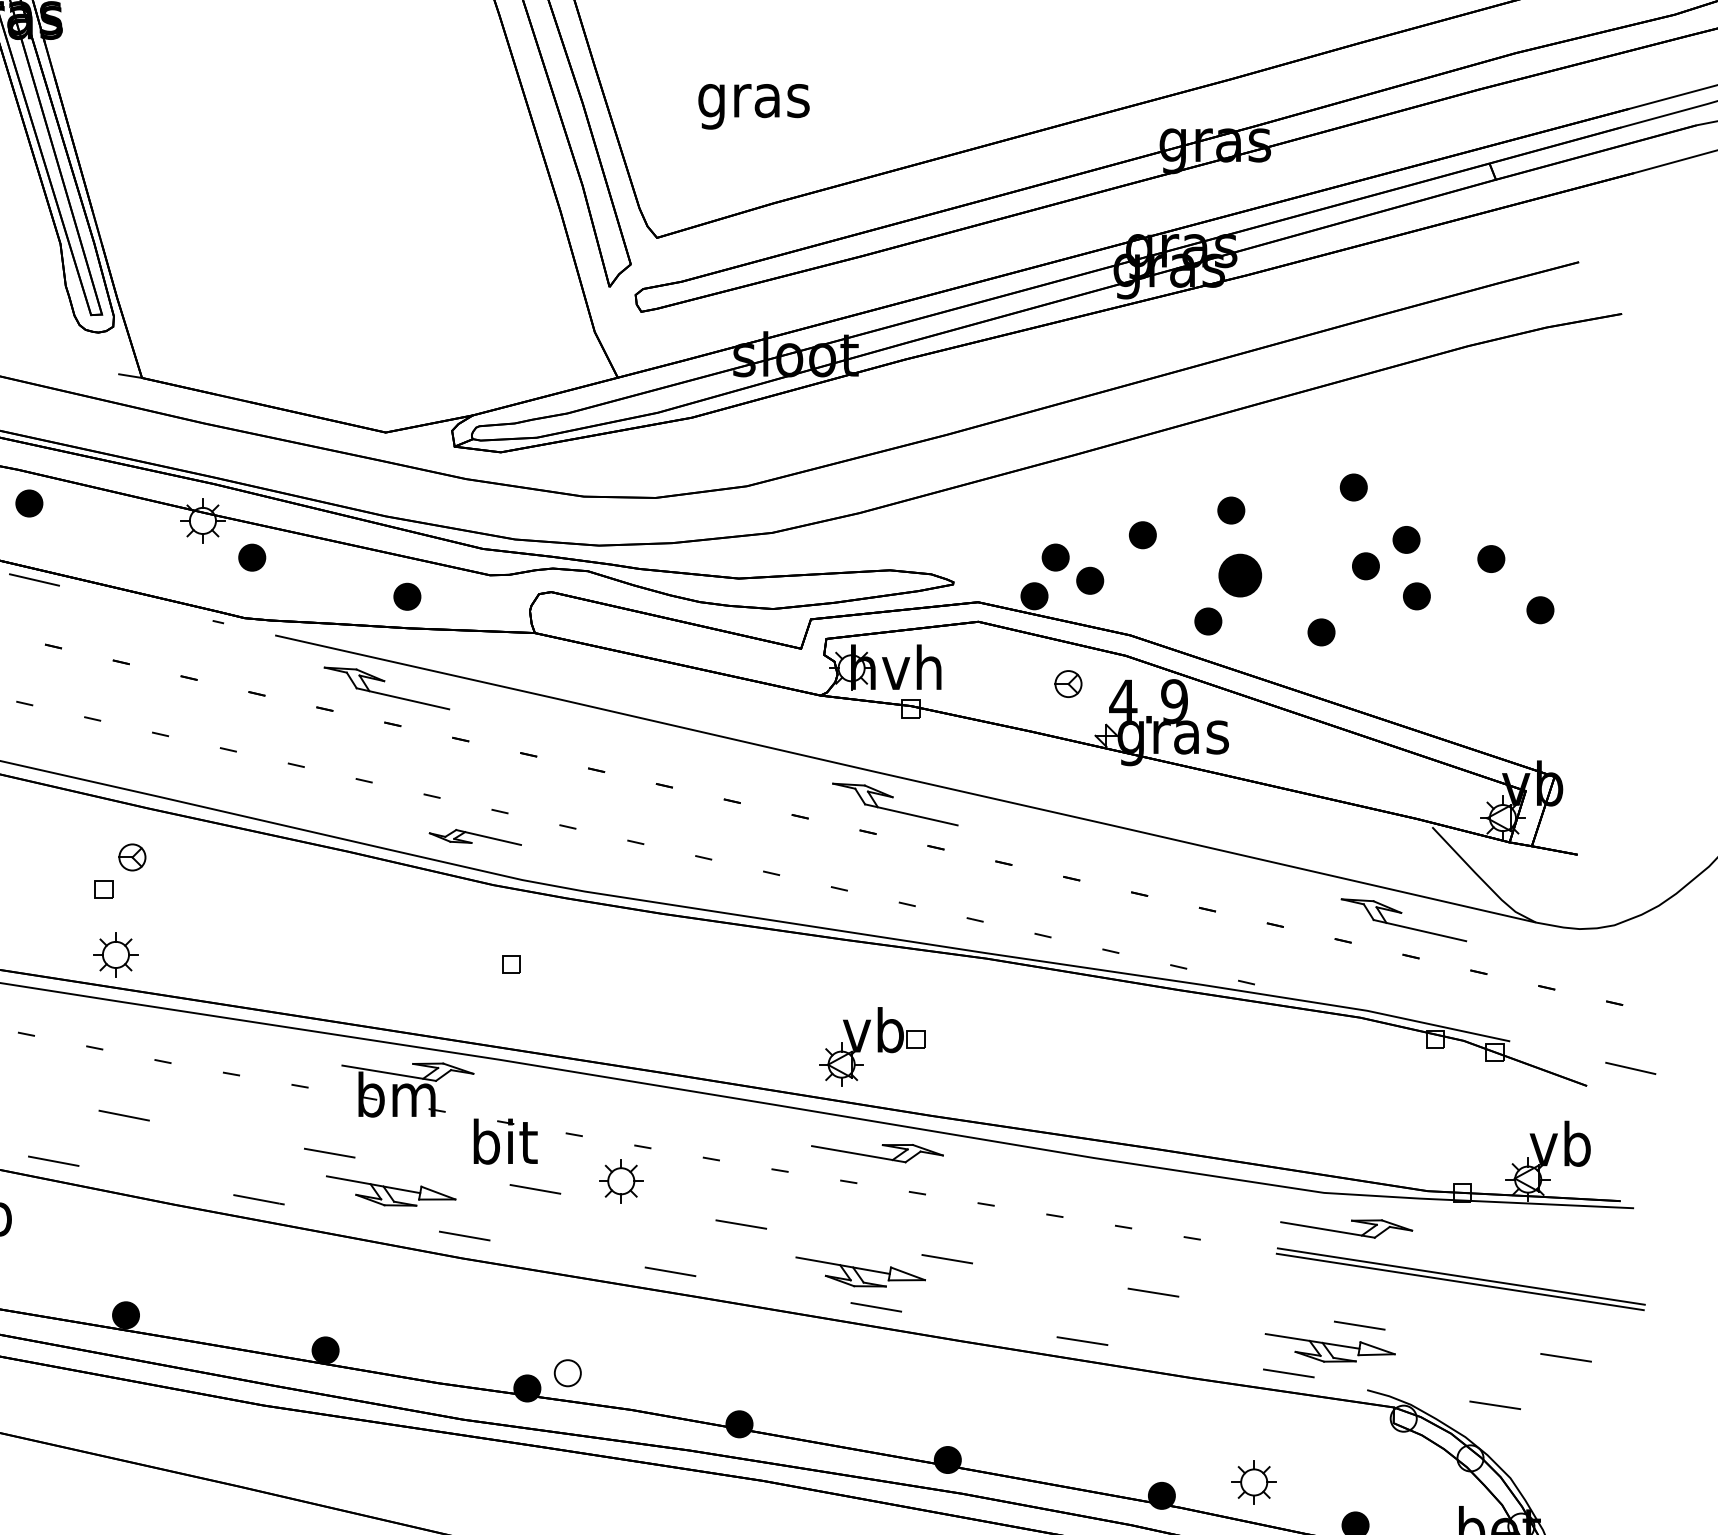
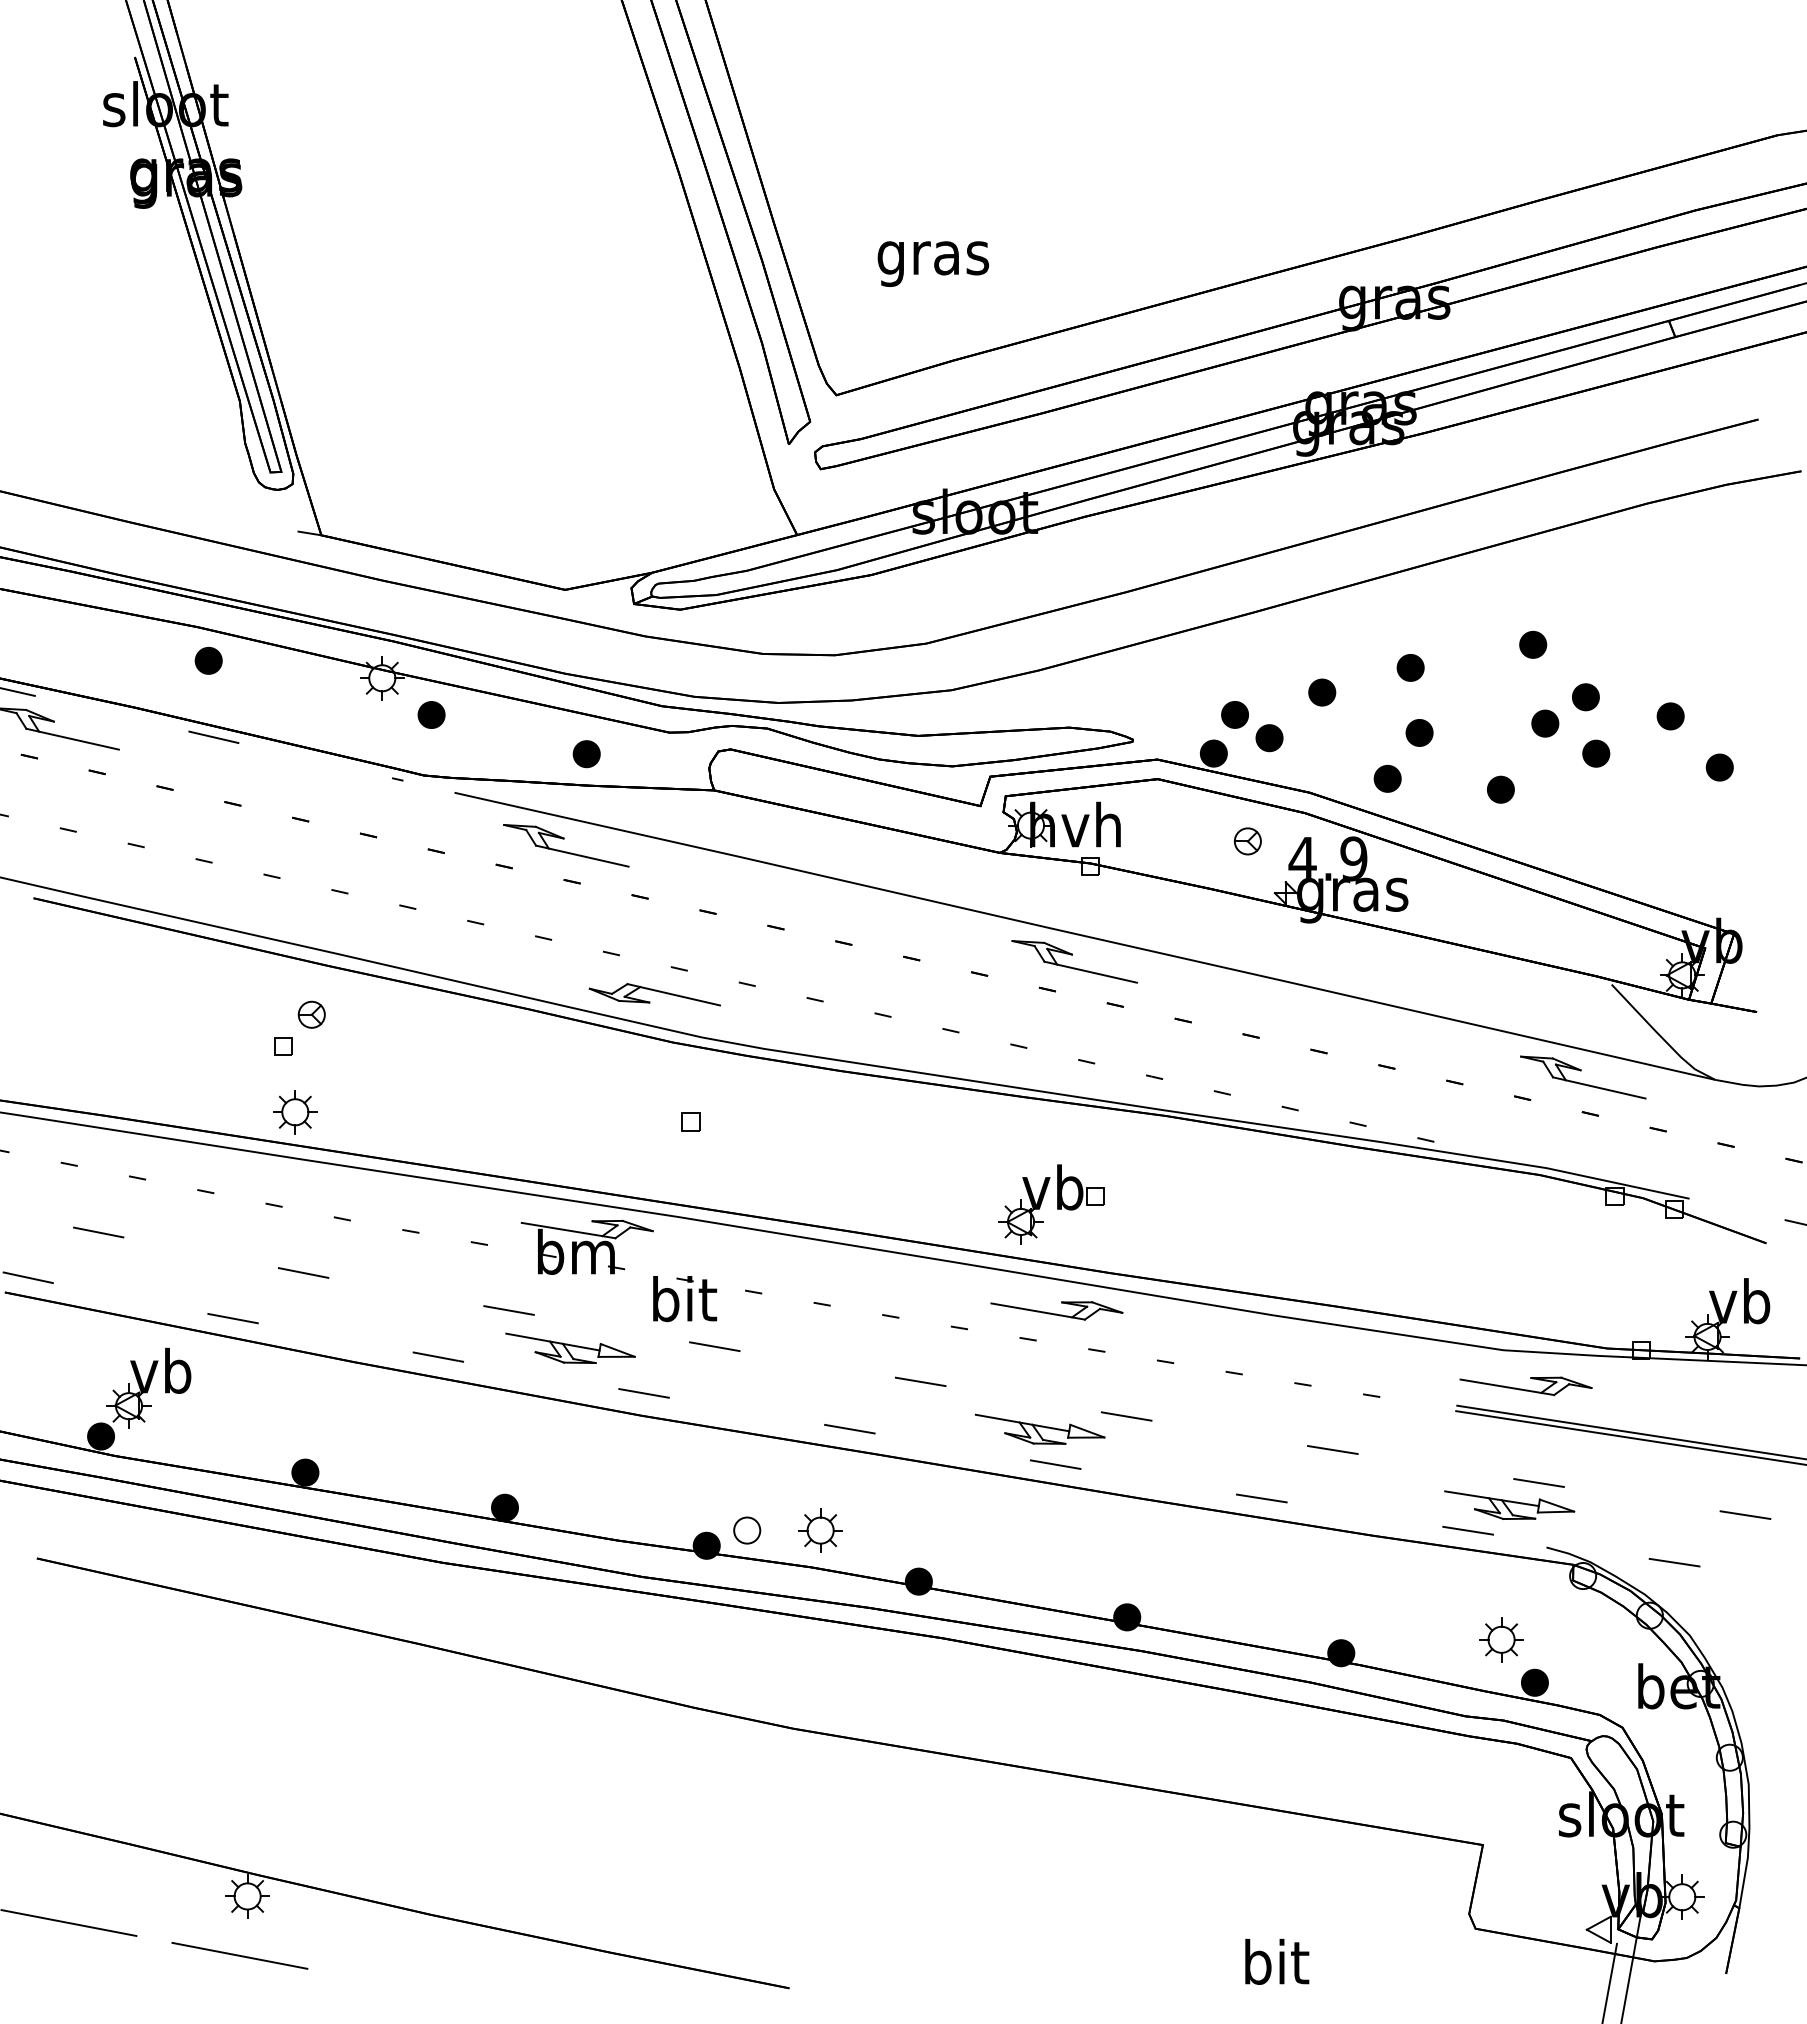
part: (1240, 575) -> (1419, 732), size x0.62
part: (475, 837) -> (654, 994), size x1.43
part: (621, 1181) -> (820, 1530), moved
part: (1254, 1482) -> (1501, 1639), moved

